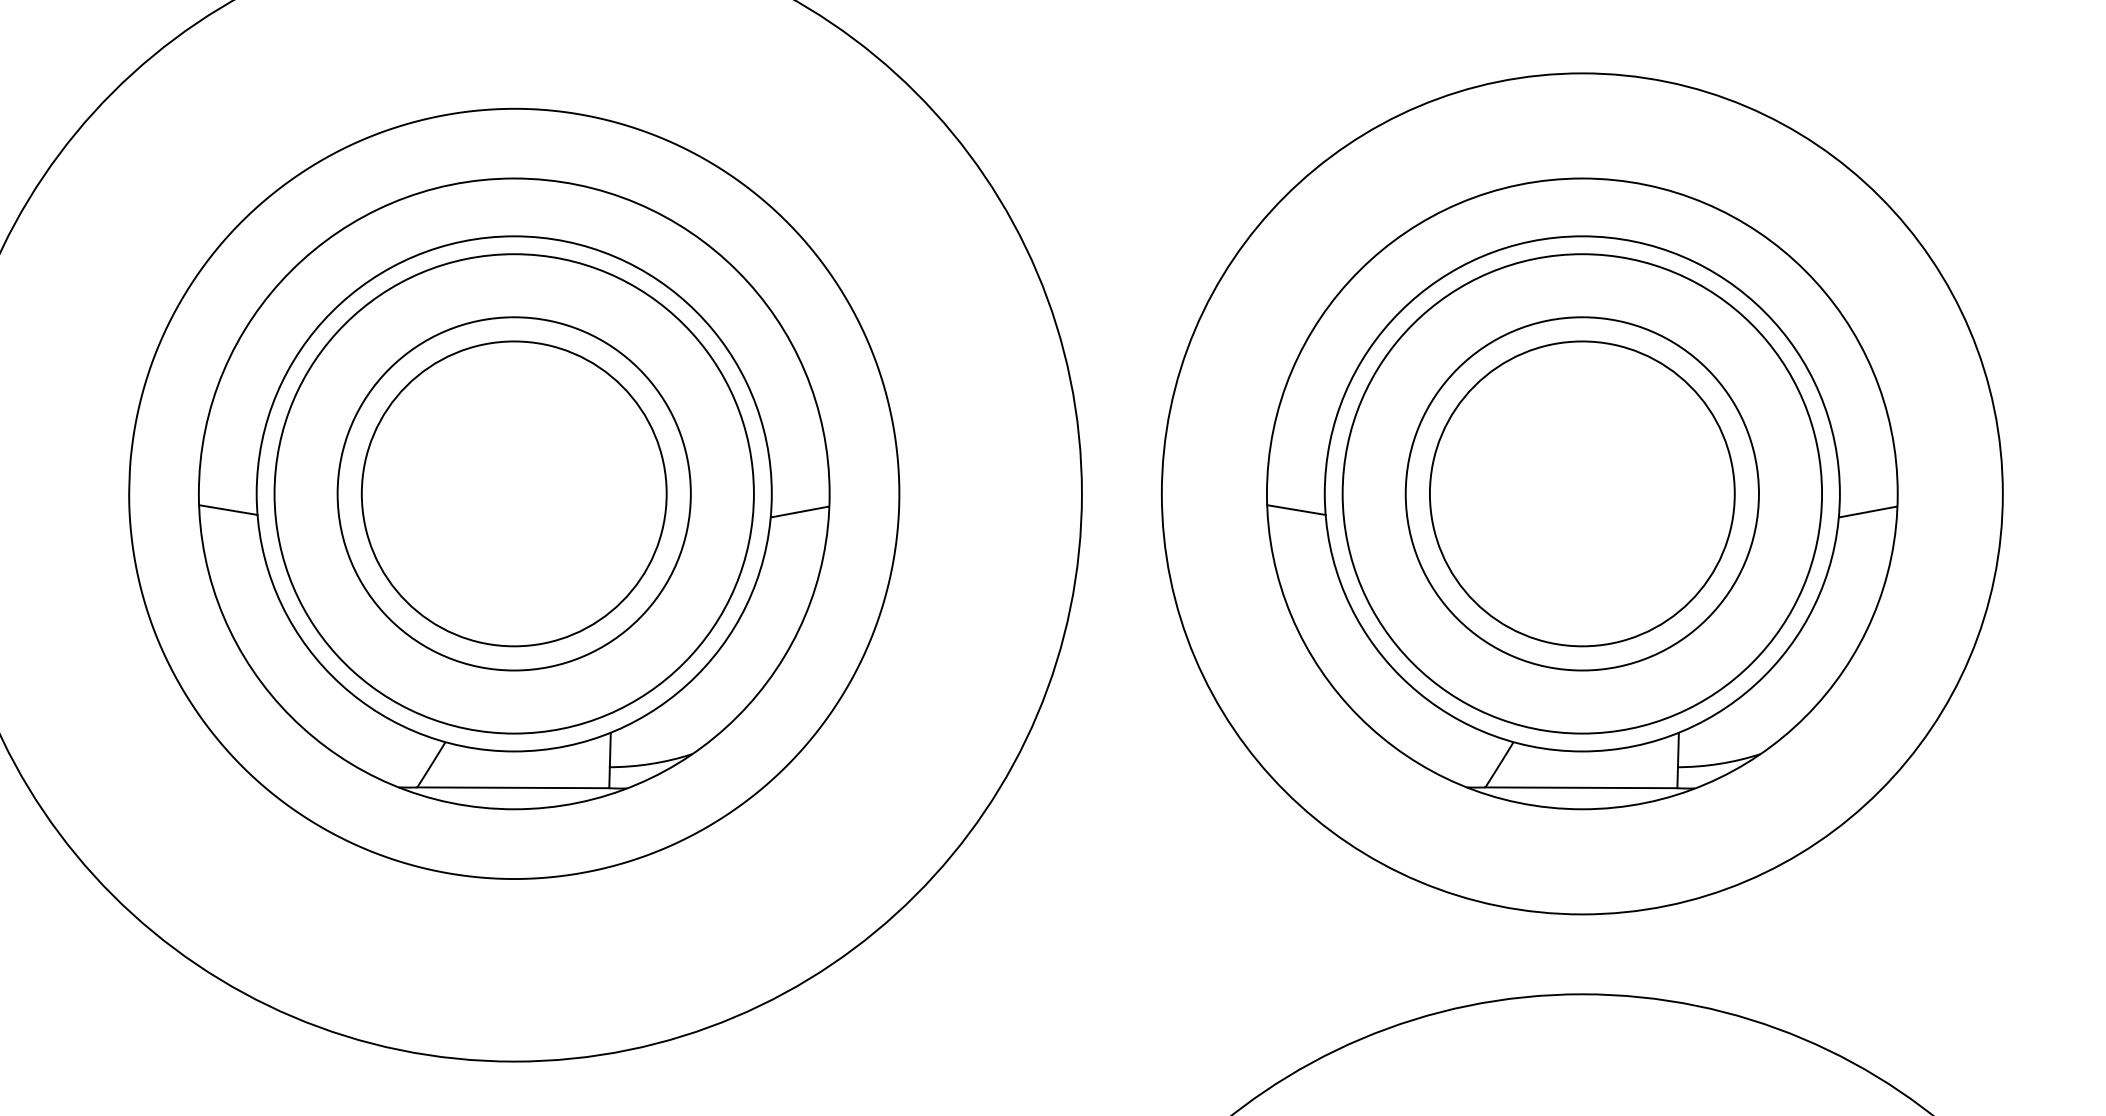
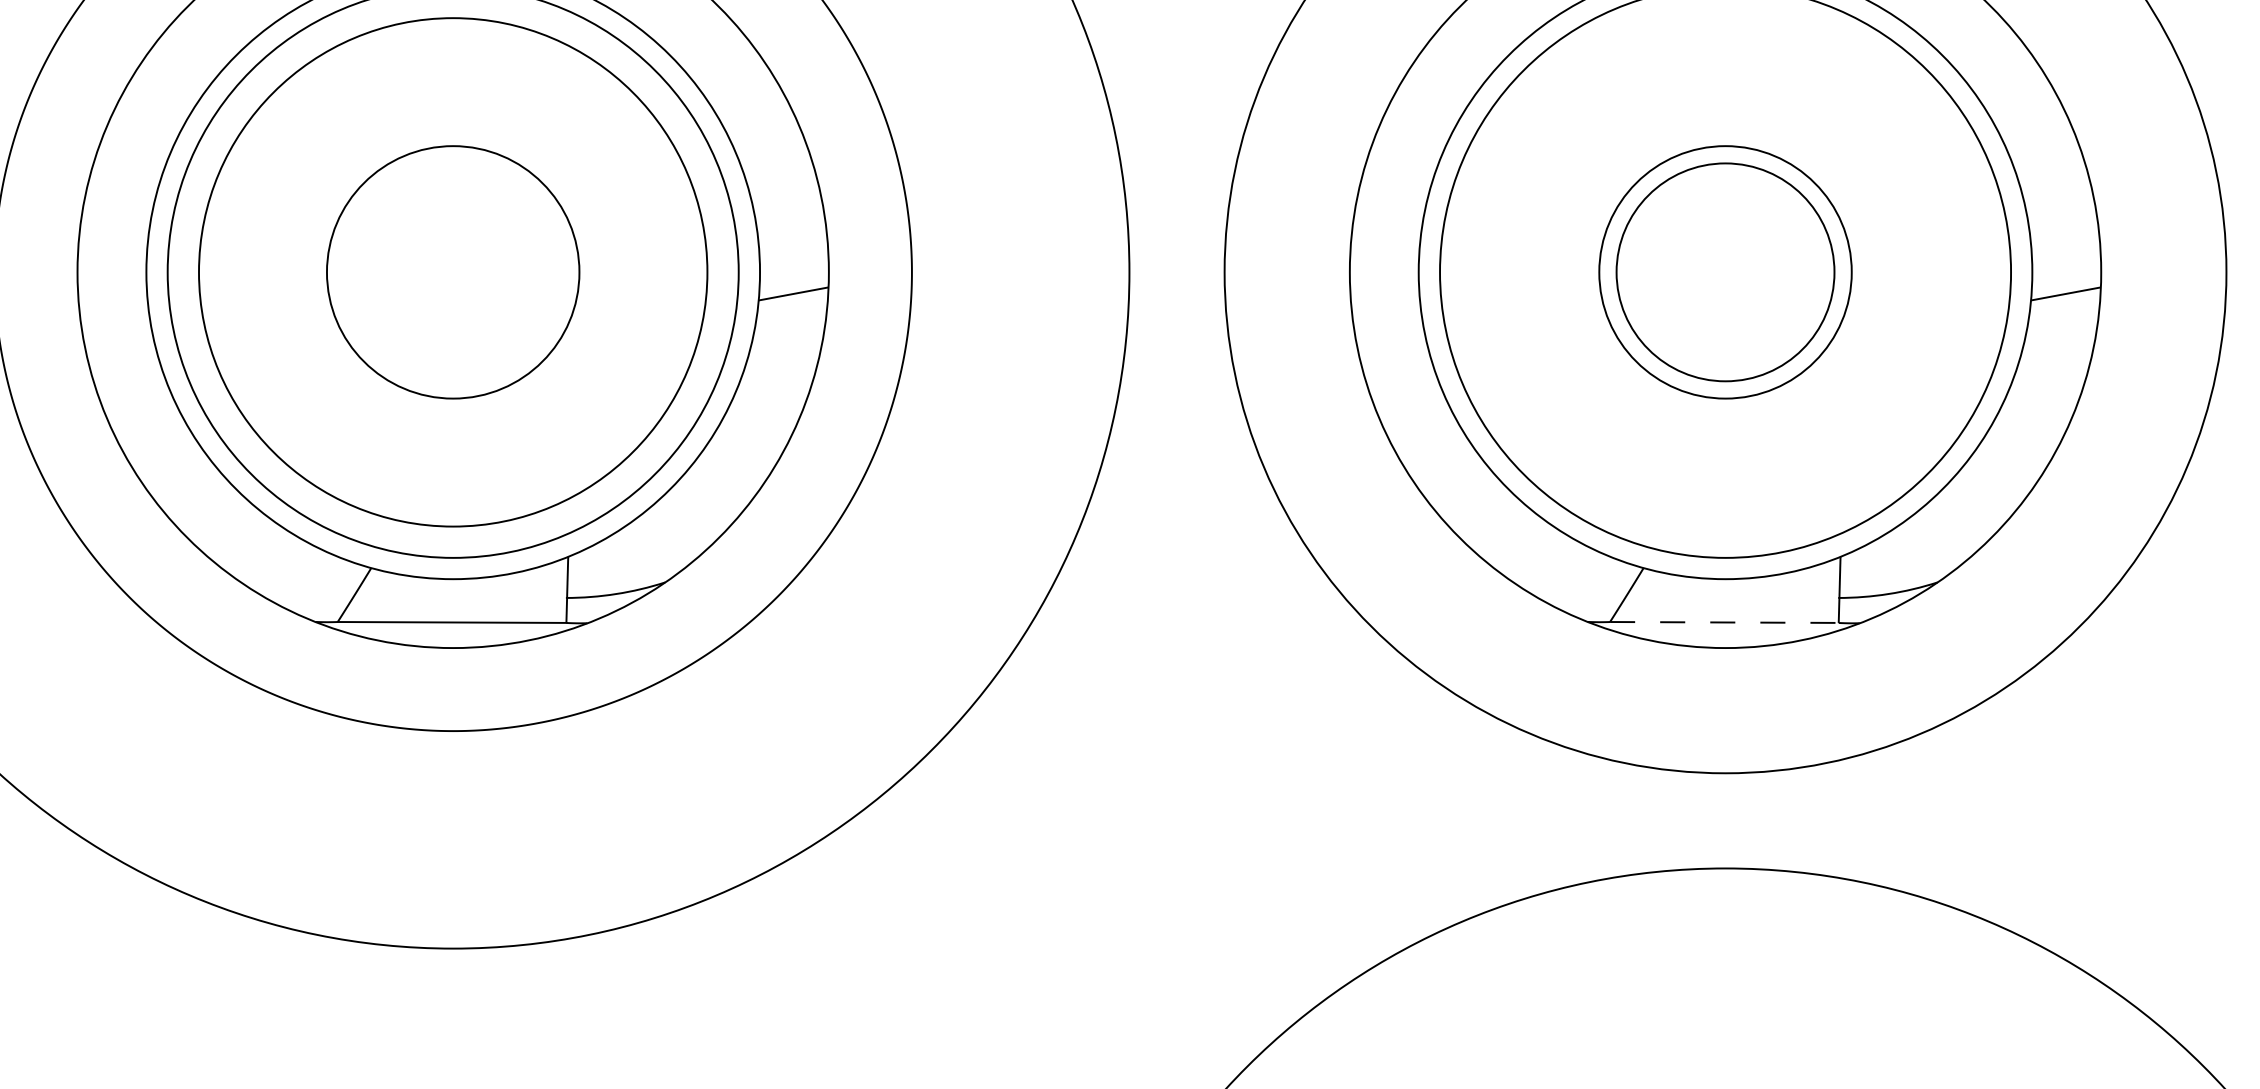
circle: (513, 493) -> (452, 271), size x0.6
circle: (513, 493) -> (452, 271), size x1.4
circle: (1581, 493) -> (1724, 271), size x0.6
circle: (1581, 493) -> (1724, 271), size x0.6
line: (228, 509) -> (112, 290), removed
line: (1296, 509) -> (1385, 290), removed
line: (1581, 787) -> (1724, 622), solid -> dashed

